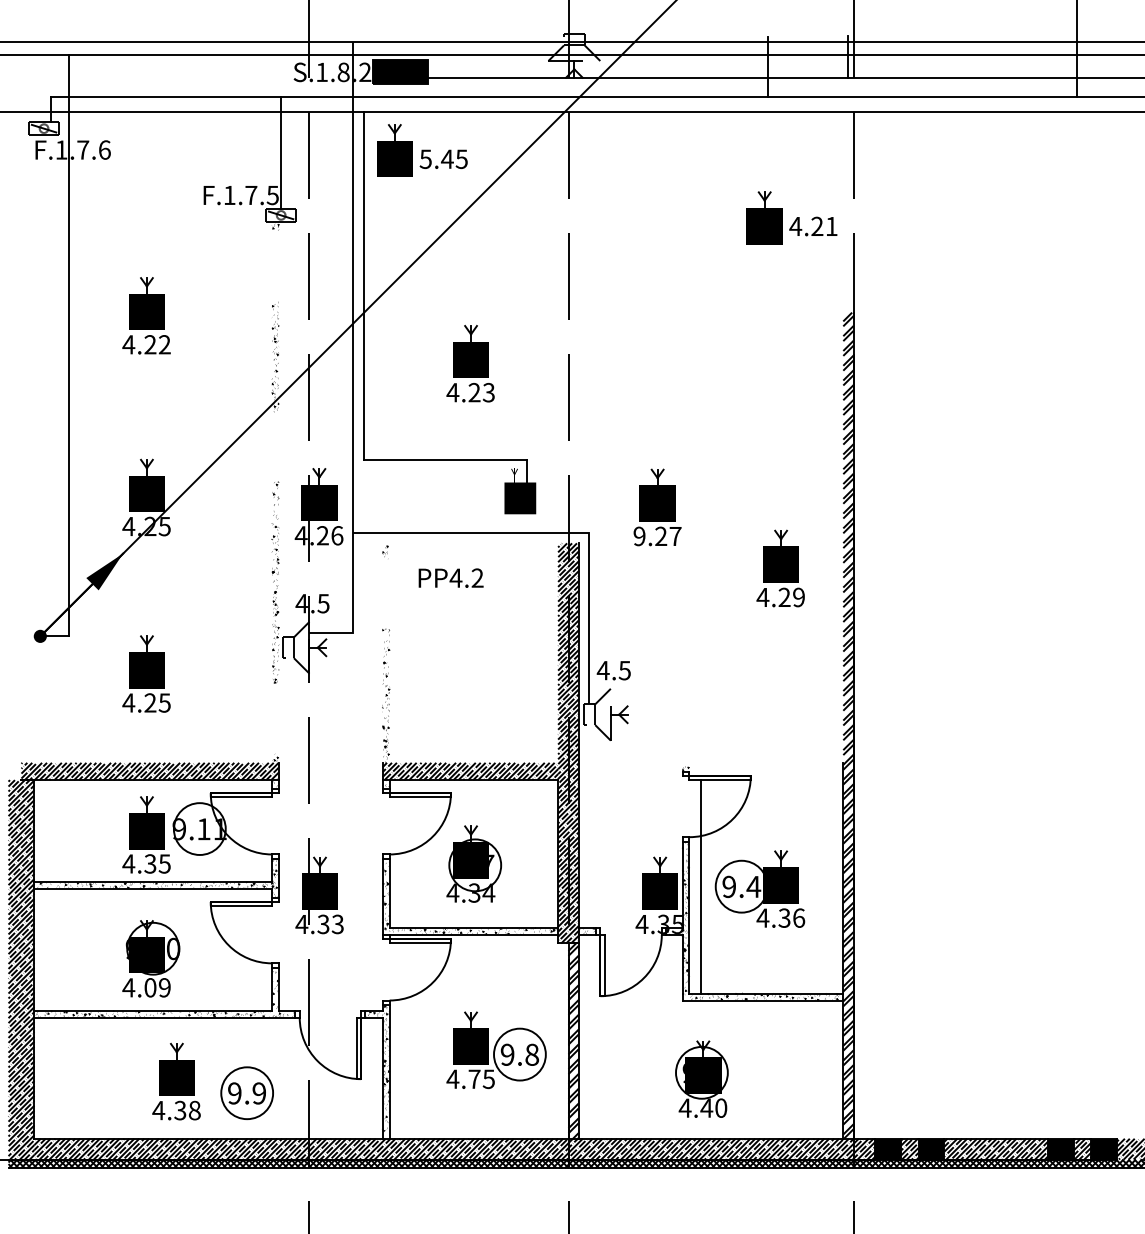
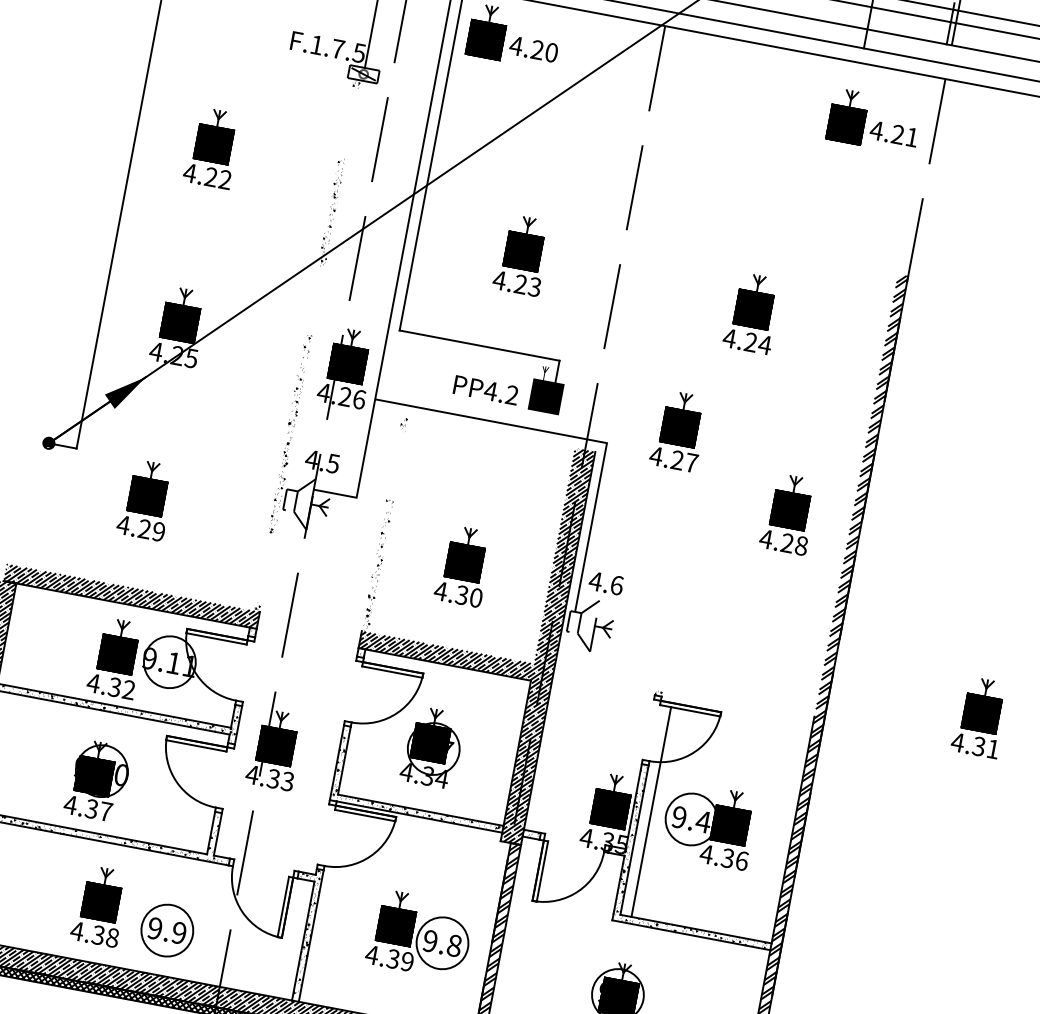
text: (443, 159) -> (533, 49), 5.45 -> 4.20
part: (791, 217) -> (874, 121), moved
part: (707, 377) -> (752, 312), added
text: (639, 536) -> (656, 456), 9.27 -> 4.27
text: (450, 577) -> (485, 389), moved
text: (798, 597) -> (801, 545), 4.29 -> 4.28
text: (624, 670) -> (616, 585), 4.5 -> 4.6
part: (470, 679) -> (463, 565), added
text: (164, 702) -> (158, 531), 4.25 -> 4.29
part: (1006, 732) -> (980, 717), added
text: (164, 863) -> (128, 689), 4.35 -> 4.32
text: (157, 987) -> (98, 810), 4.09 -> 4.37
text: (481, 1079) -> (400, 960), 4.75 -> 4.39

